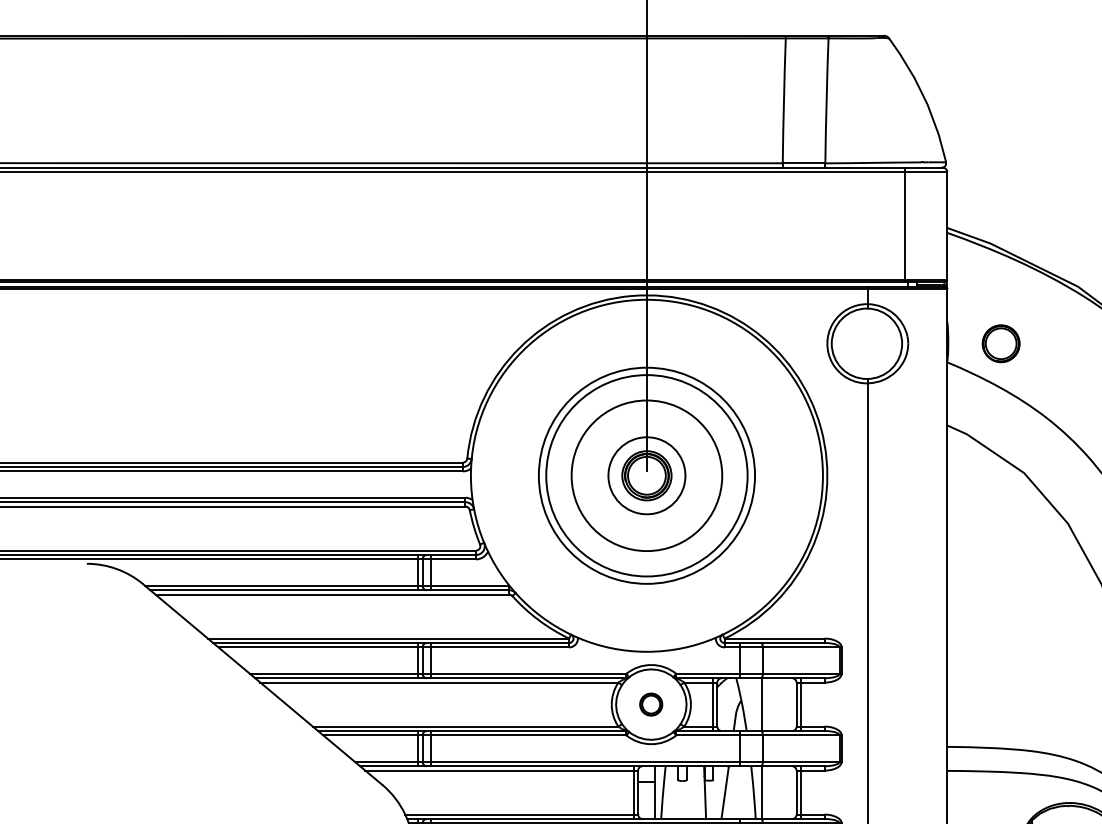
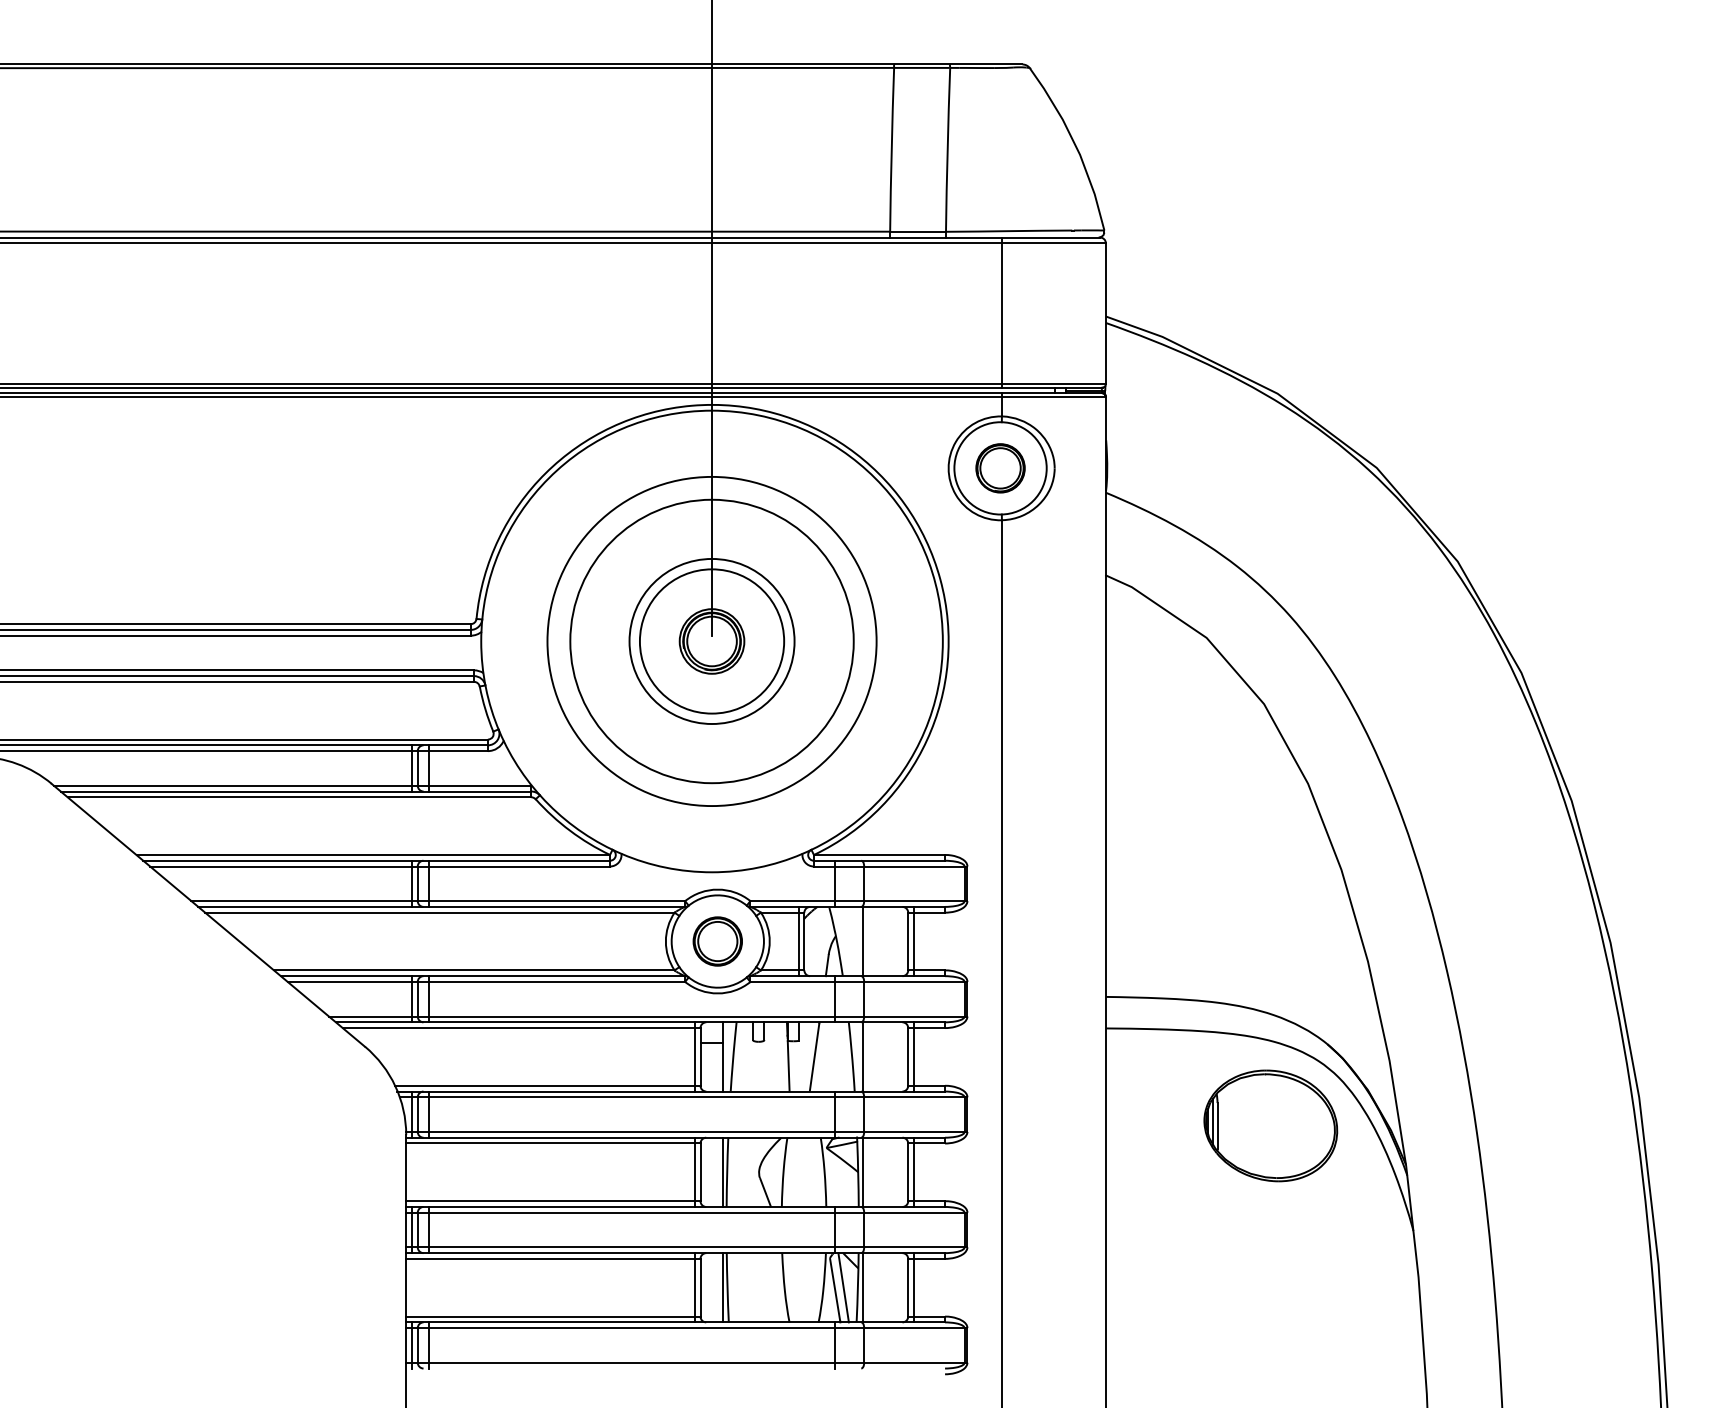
line: (905, 224) -> (1001, 312), moved
part: (1001, 343) -> (1000, 468), moved
circle: (646, 475) -> (711, 641), size x0.62
circle: (646, 475) -> (711, 641), size x1.43
circle: (646, 475) -> (711, 641), size x1.67
part: (651, 704) -> (717, 941), size x1.67

